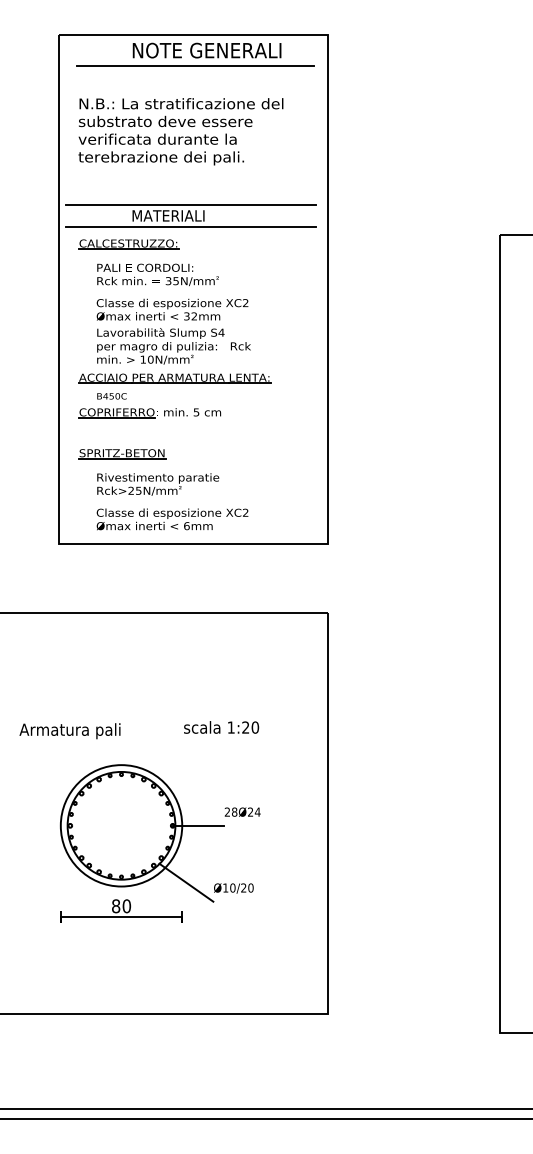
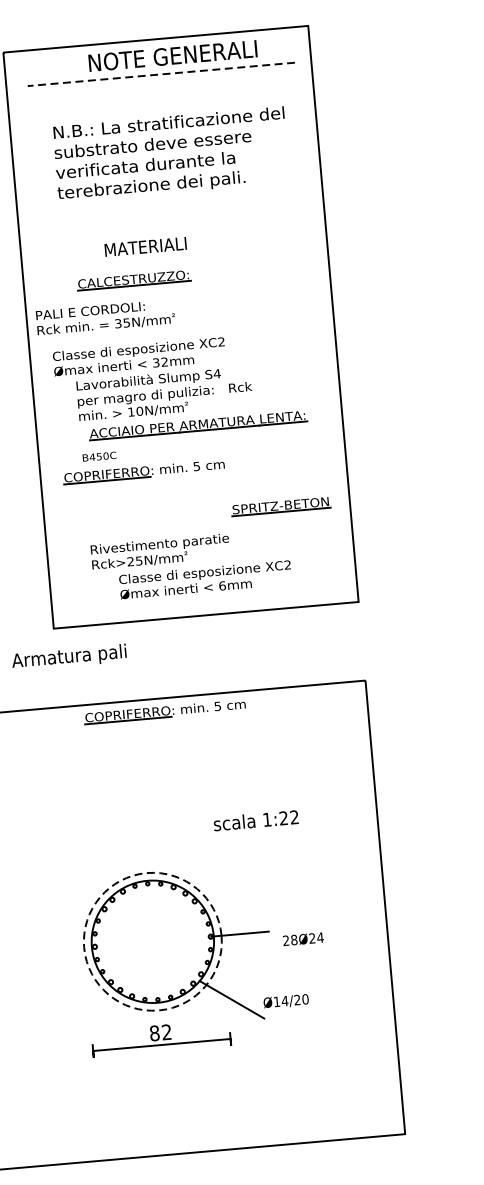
line: (195, 65) -> (161, 74), solid -> dashed
text: (180, 131) -> (170, 154), moved
line: (190, 204) -> (169, 231), removed
line: (190, 227) -> (171, 257), removed
part: (128, 244) -> (133, 280), moved
text: (157, 274) -> (105, 317), moved
text: (172, 309) -> (139, 356), moved
part: (174, 378) -> (197, 425), moved
part: (122, 454) -> (281, 507), moved
text: (172, 519) -> (205, 579), moved
part: (149, 625) -> (164, 712), added
text: (255, 727) -> (294, 817), 1:20 -> 1:22
text: (69, 731) -> (68, 657), moved
text: (242, 811) -> (303, 938), moved
circle: (121, 825) -> (152, 941), solid -> dashed
text: (232, 887) -> (284, 1000), Ø10/20 -> Ø14/20
text: (126, 906) -> (166, 1032), 80 -> 82

